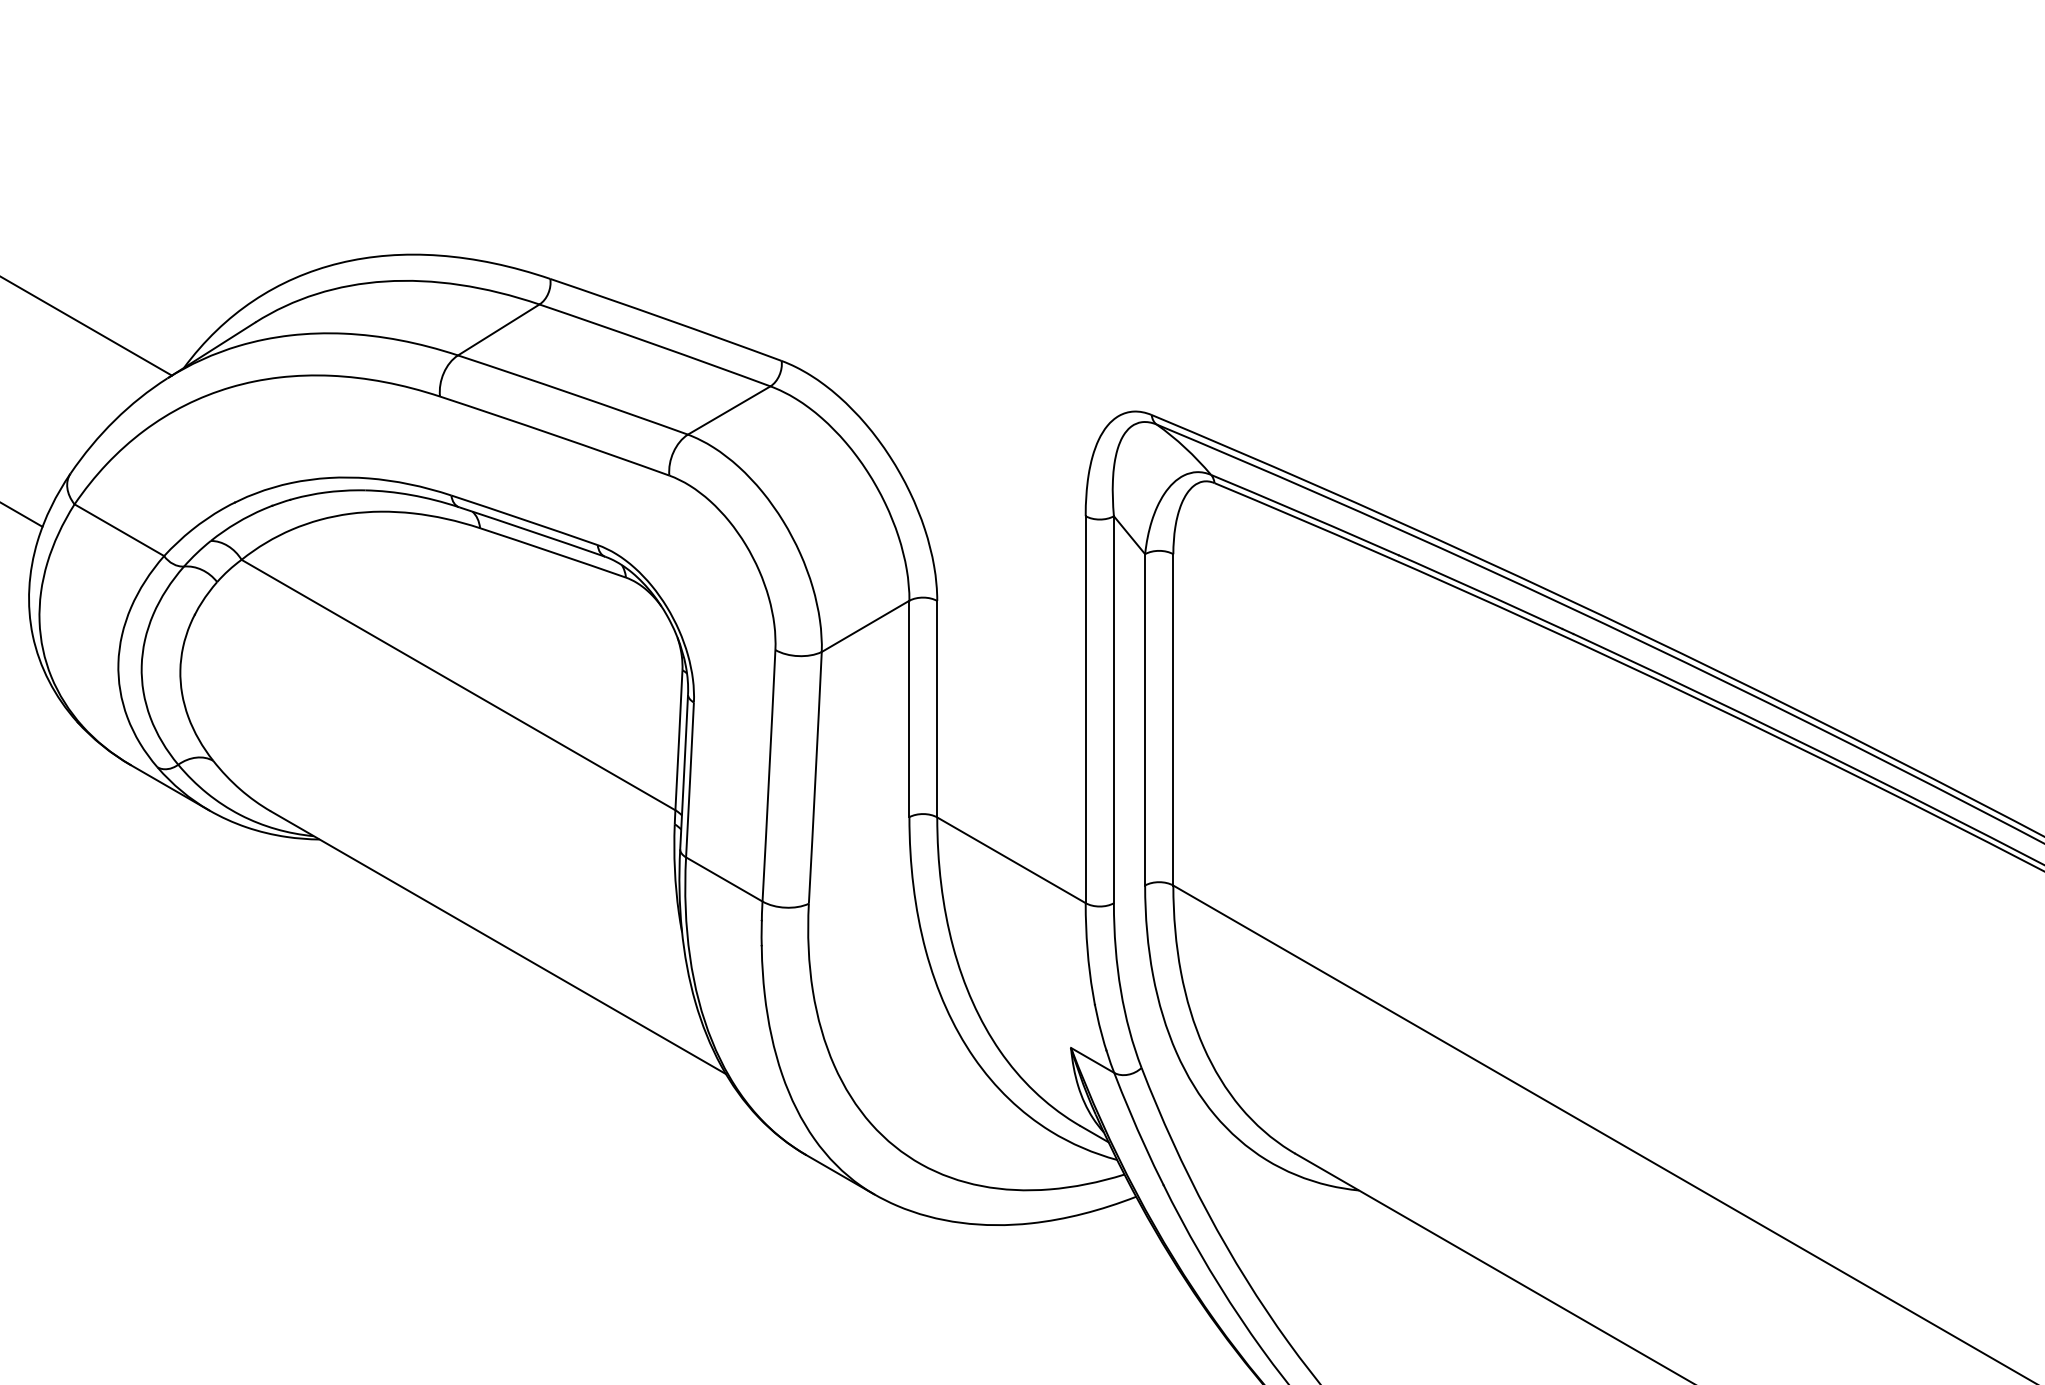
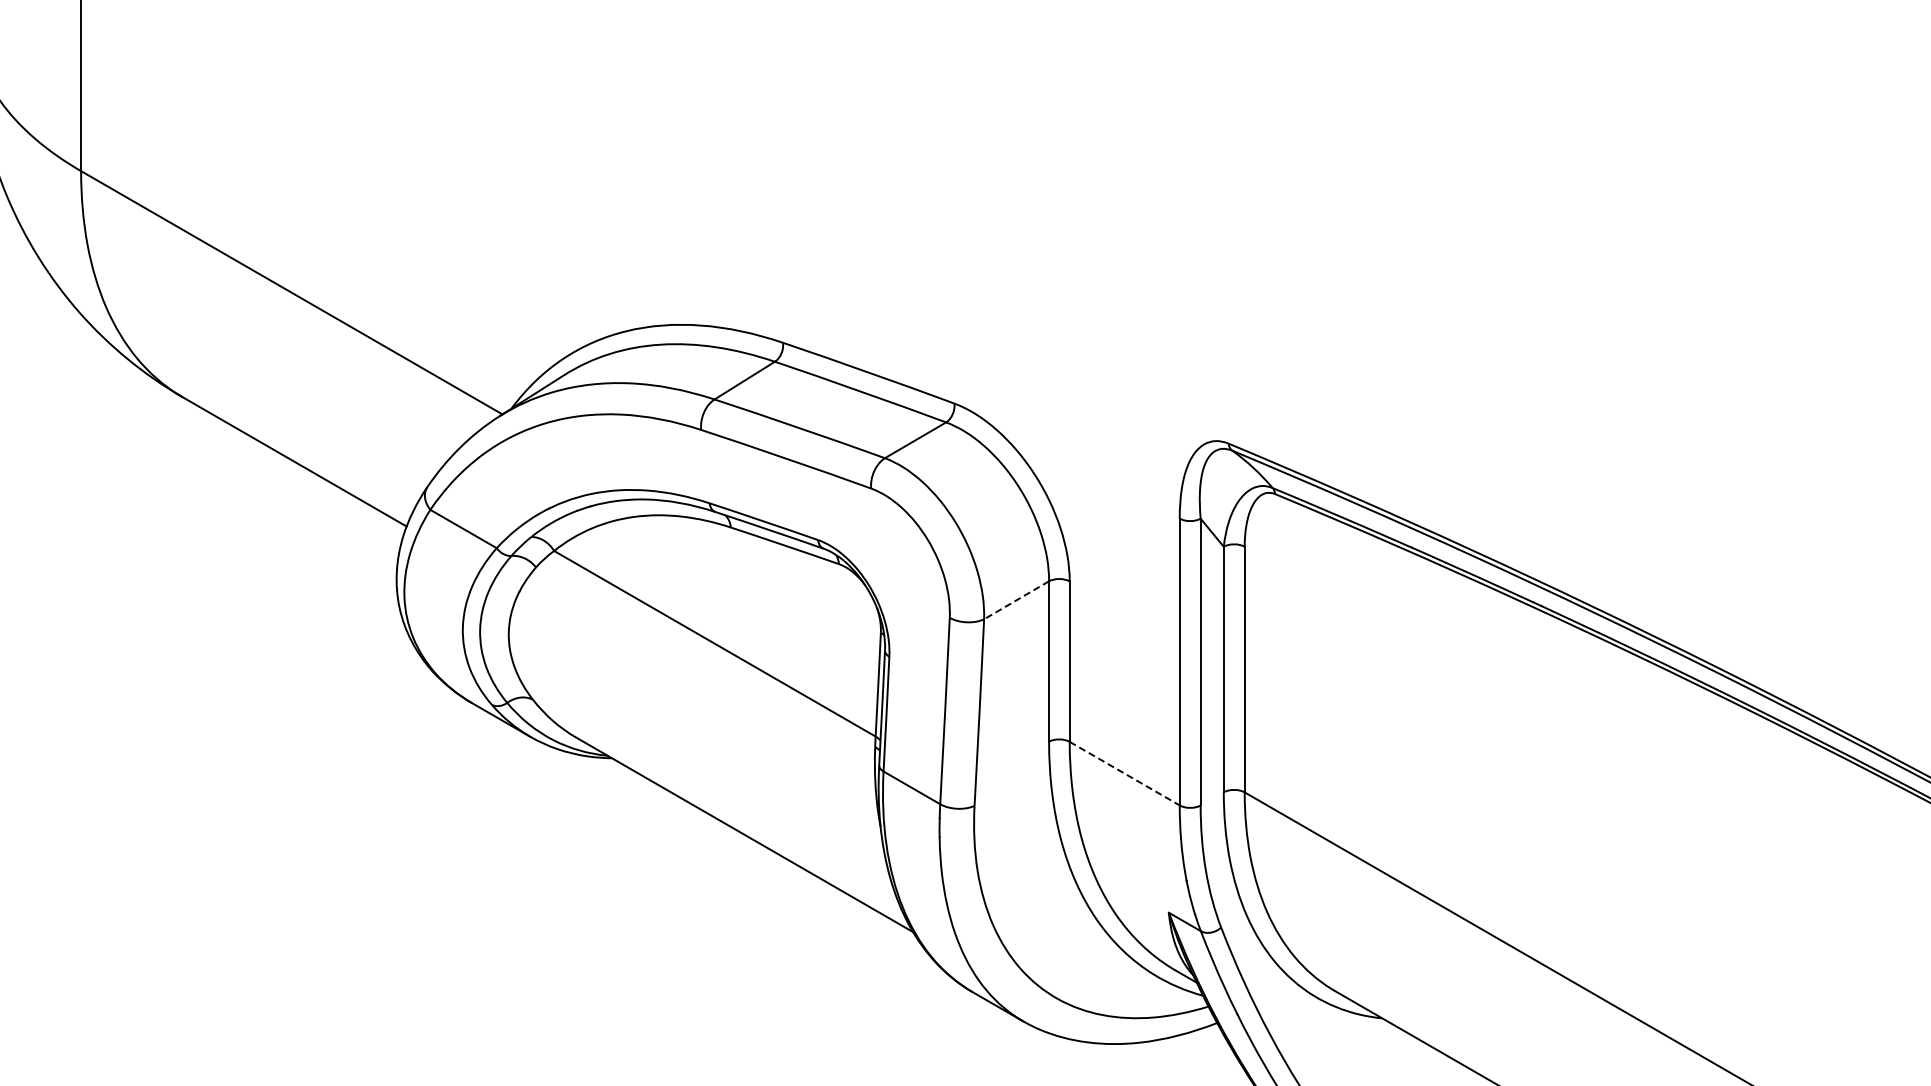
line: (865, 626) -> (1016, 600), solid -> dashed
line: (1011, 860) -> (1124, 773), solid -> dashed

